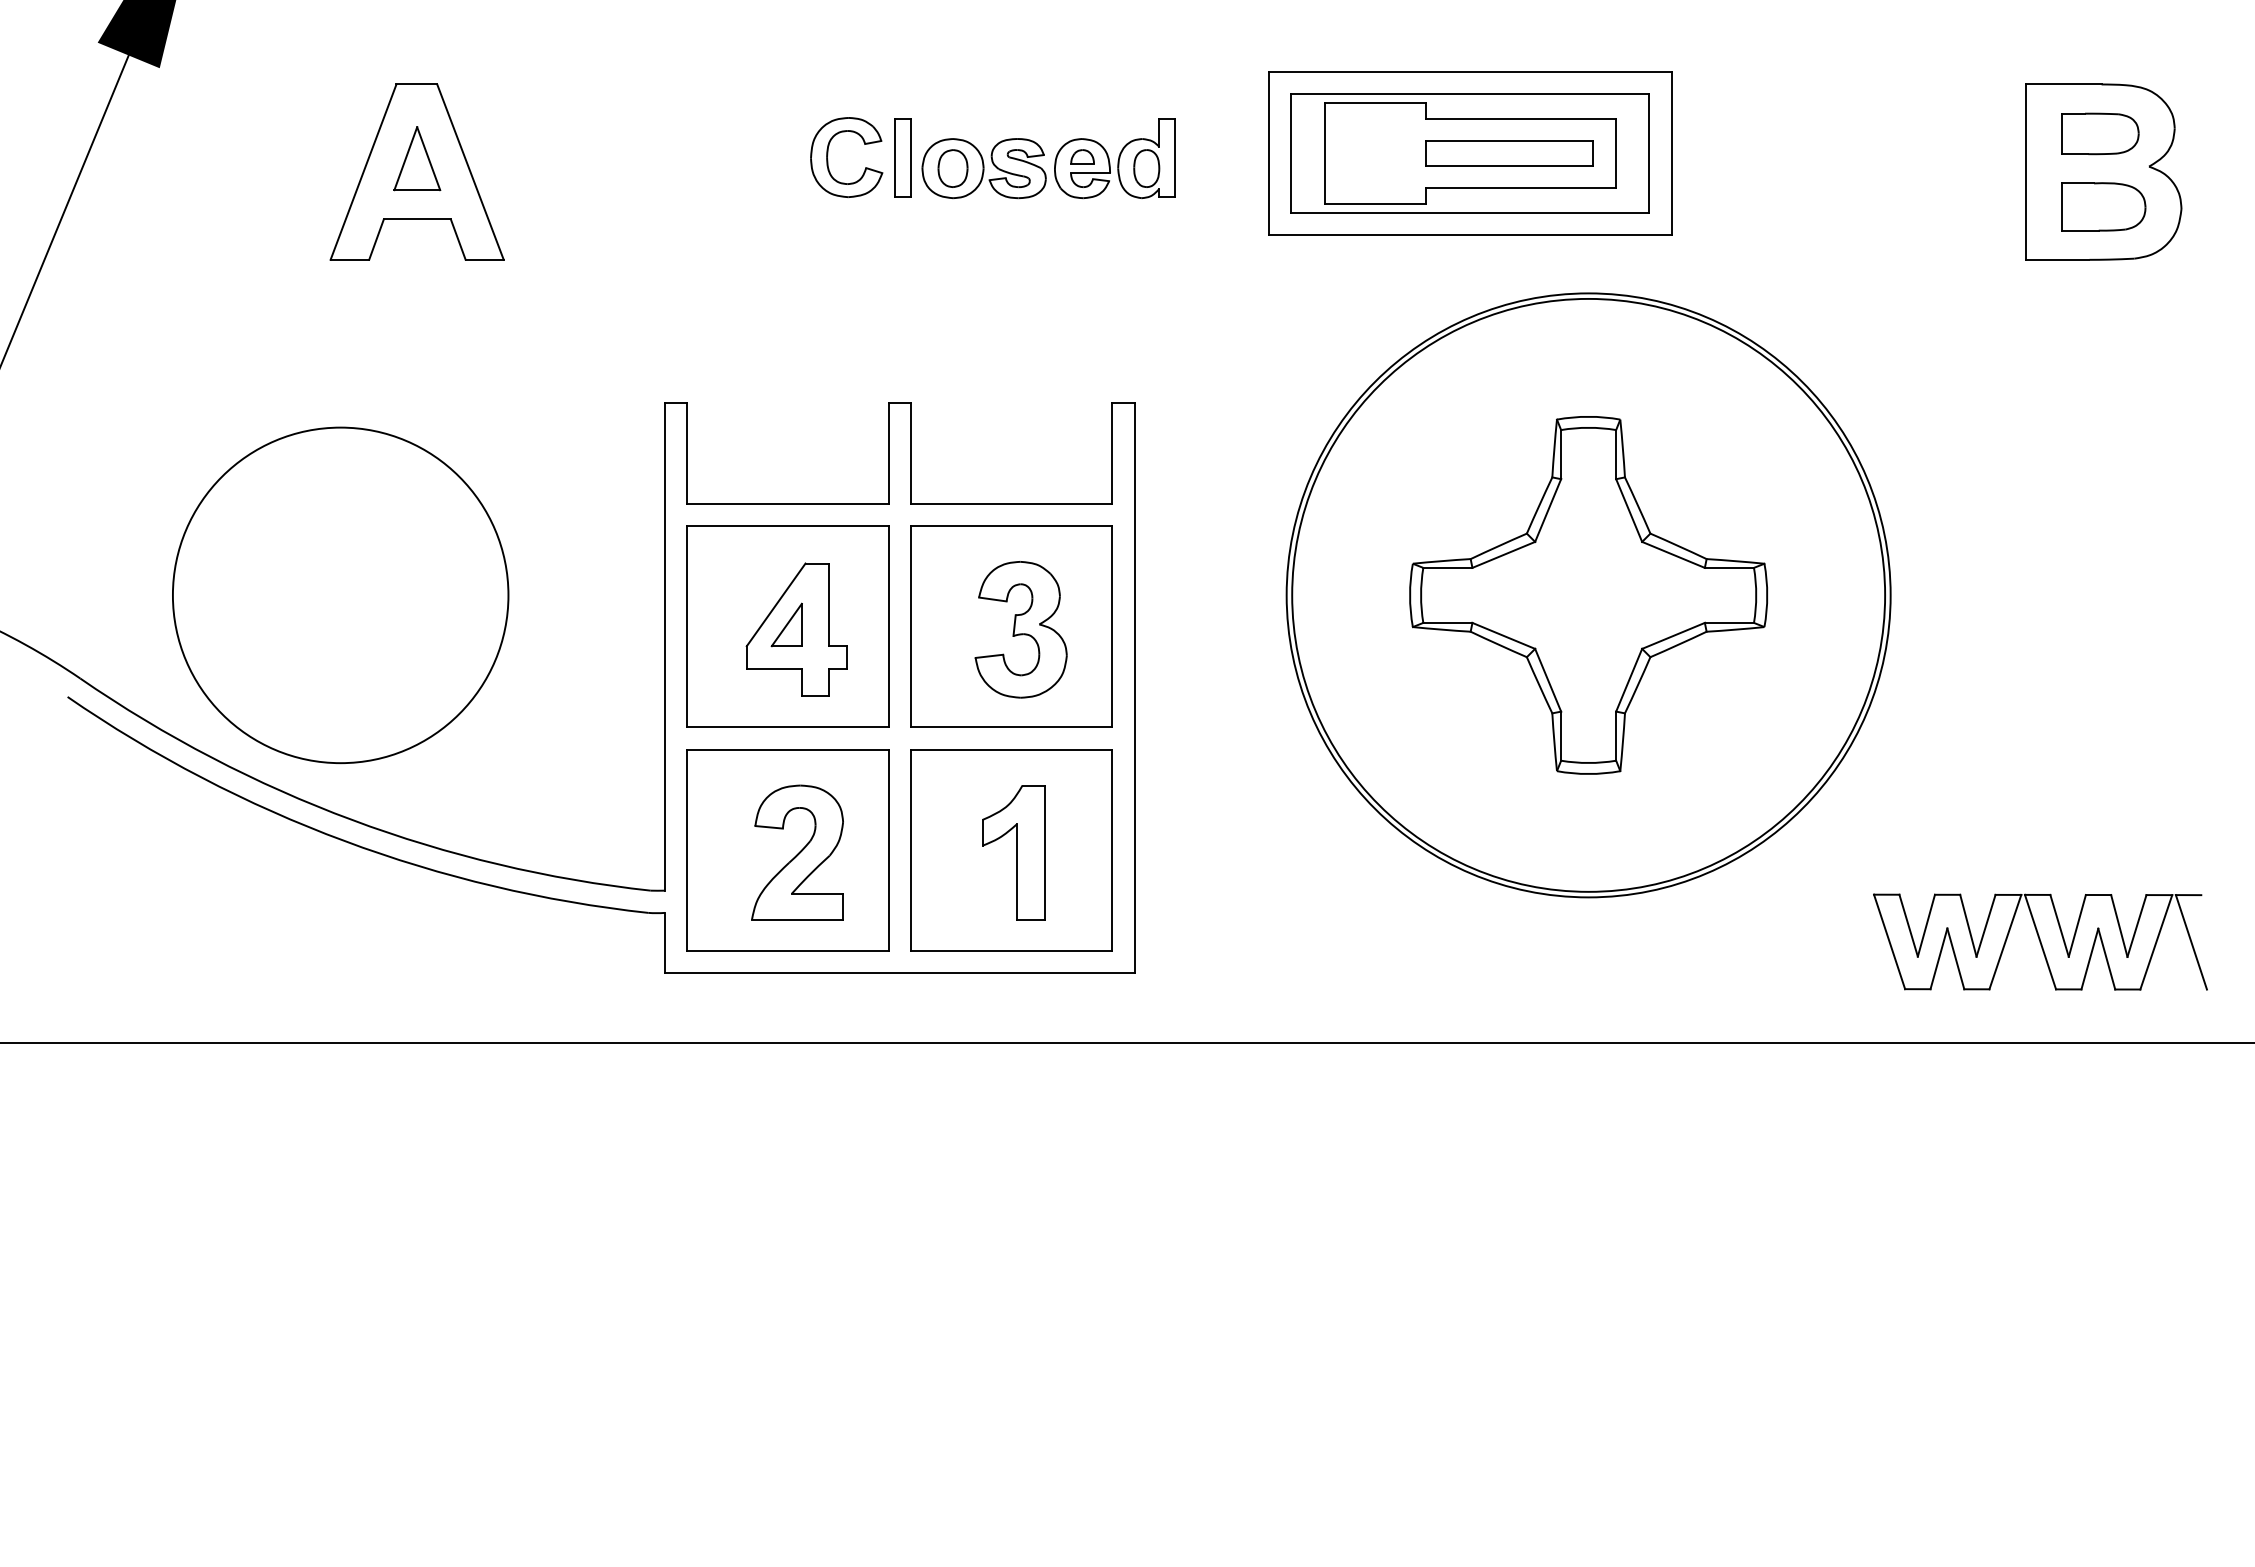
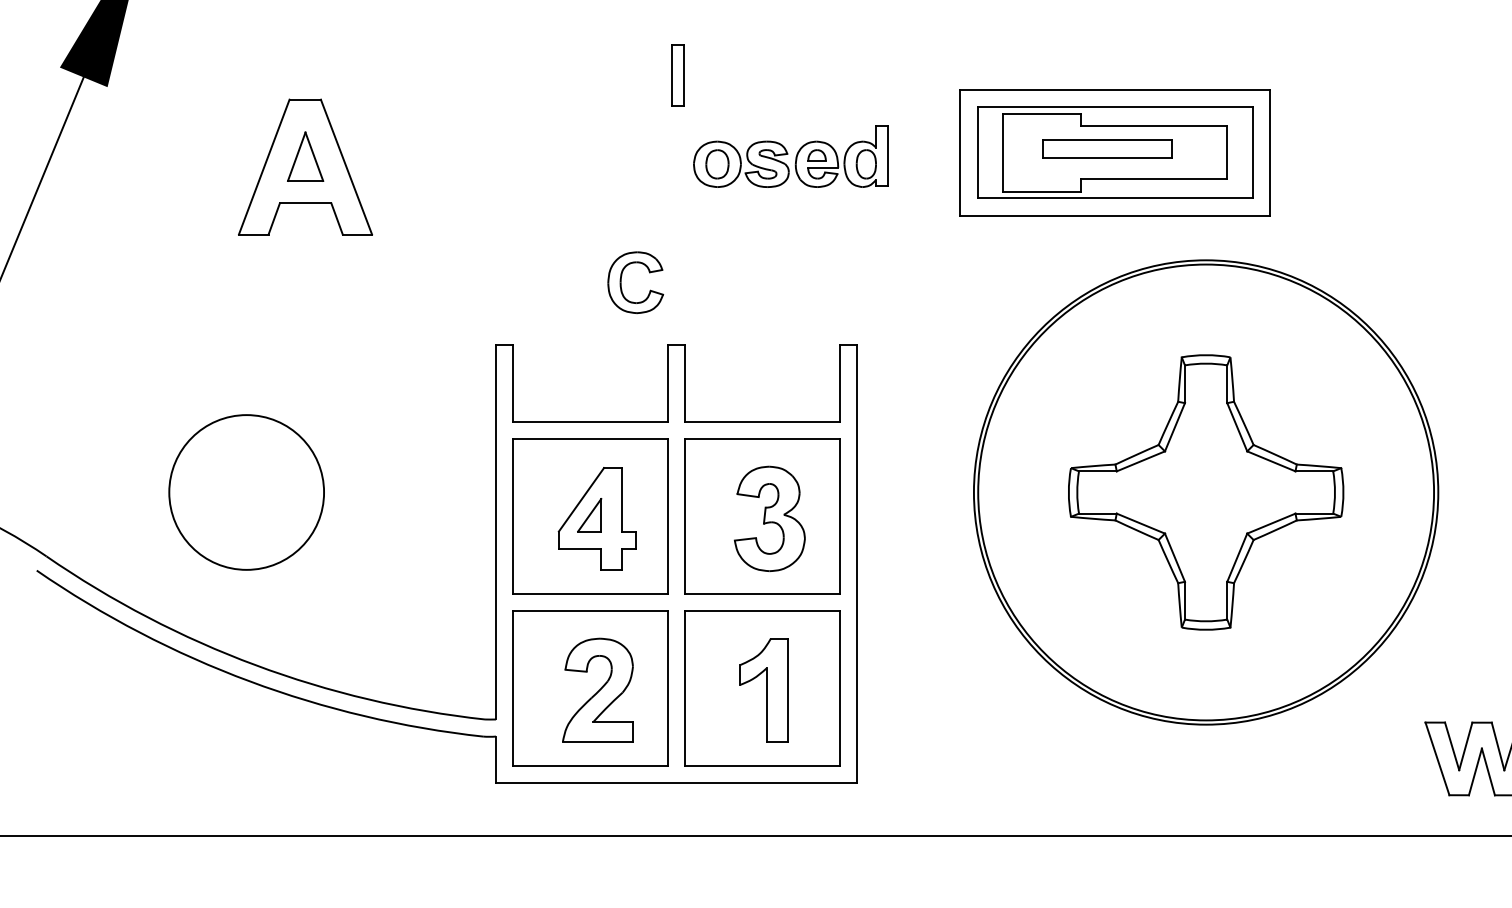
part: (1509, 153) -> (1107, 148), moved
part: (902, 157) -> (677, 75), moved
part: (828, 159) -> (621, 284), moved
circle: (340, 595) -> (246, 492), size x0.6

